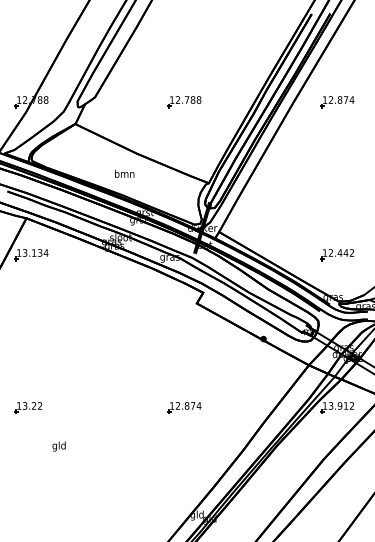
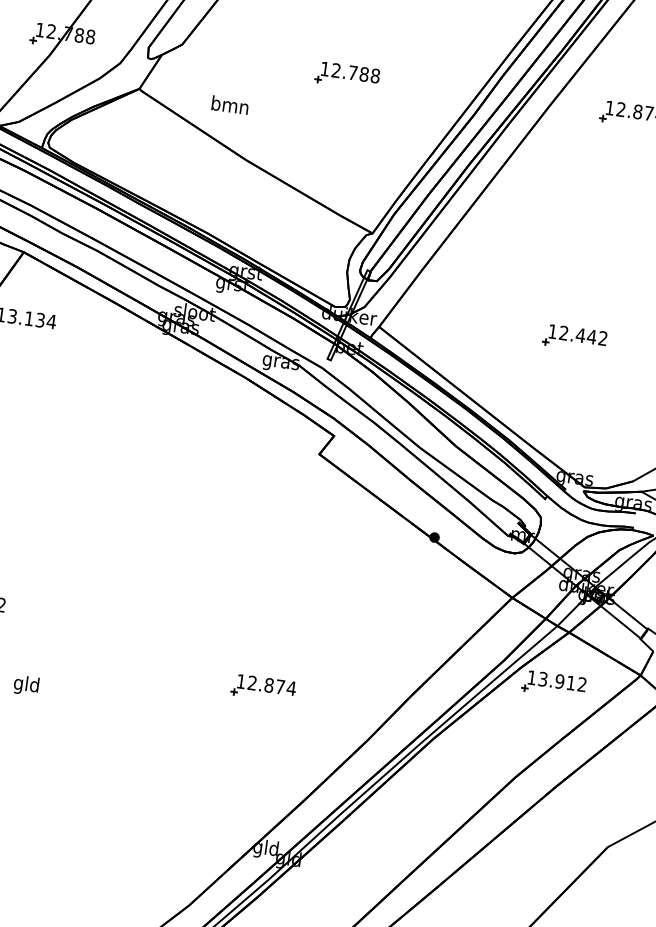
text: (124, 173) -> (230, 104), moved
part: (337, 255) -> (575, 339), moved
part: (184, 407) -> (263, 687), moved

